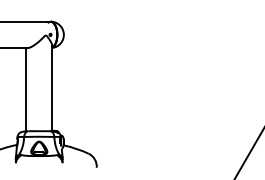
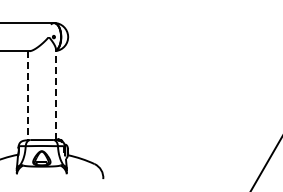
line: (52, 88) -> (55, 94), solid -> dashed
line: (25, 89) -> (27, 95), solid -> dashed

